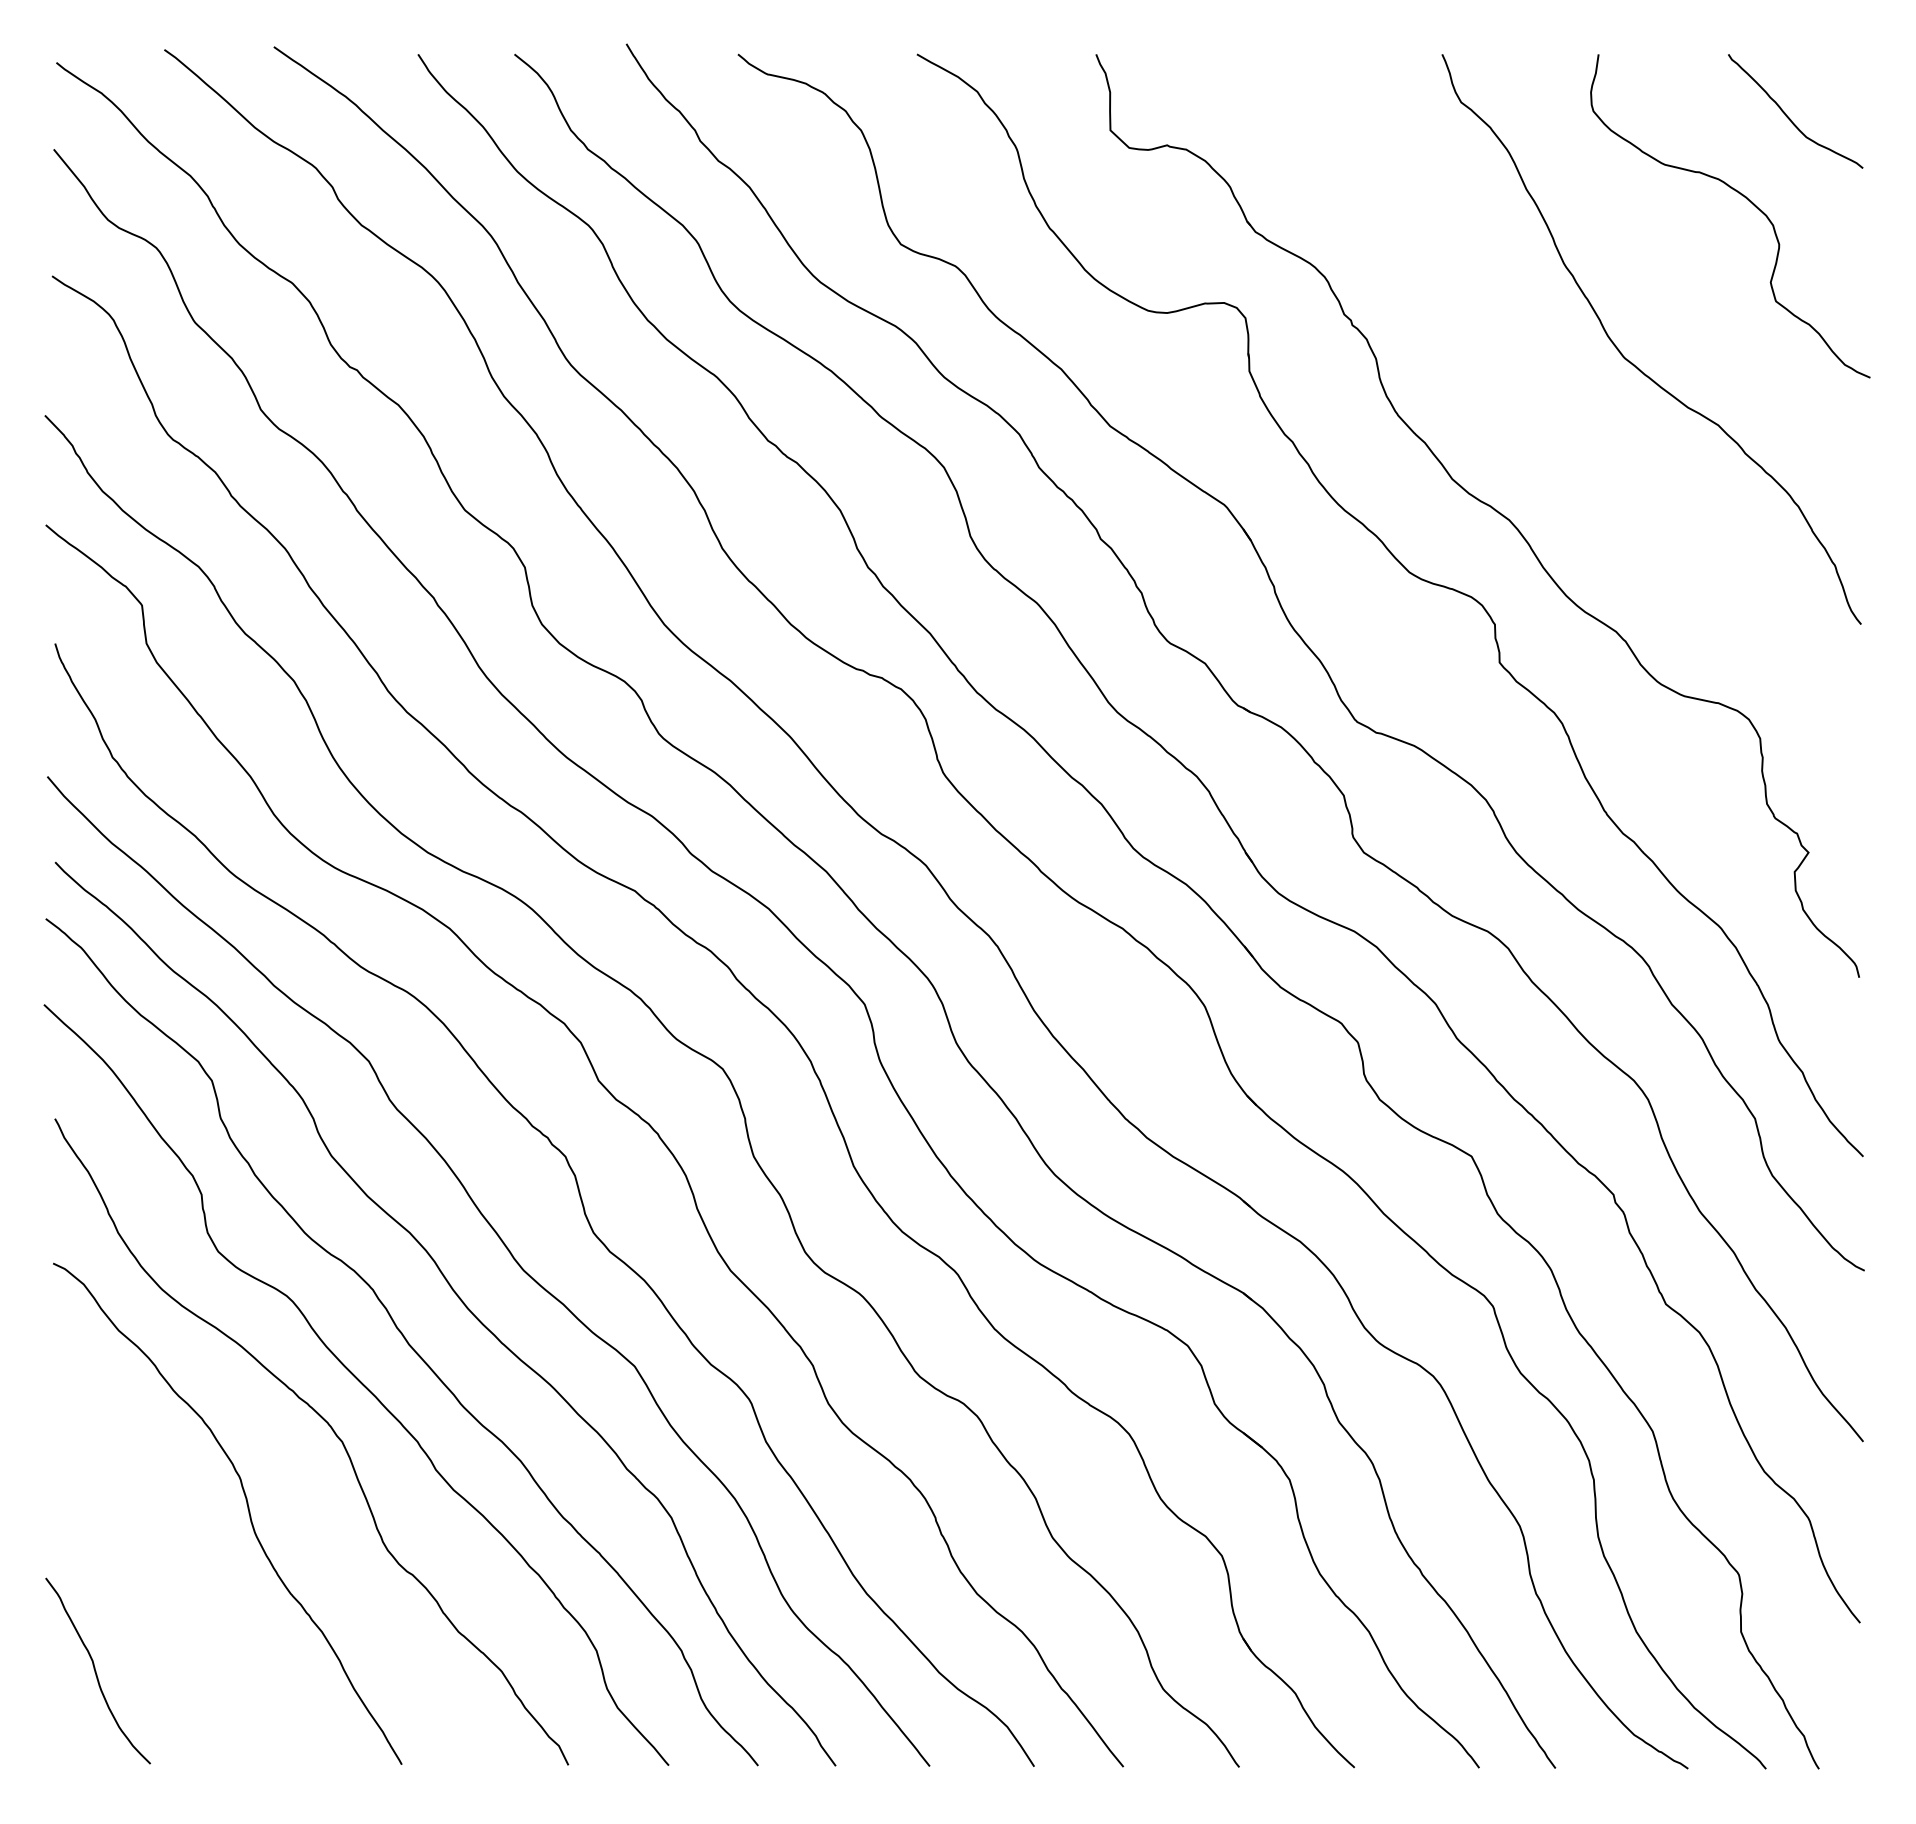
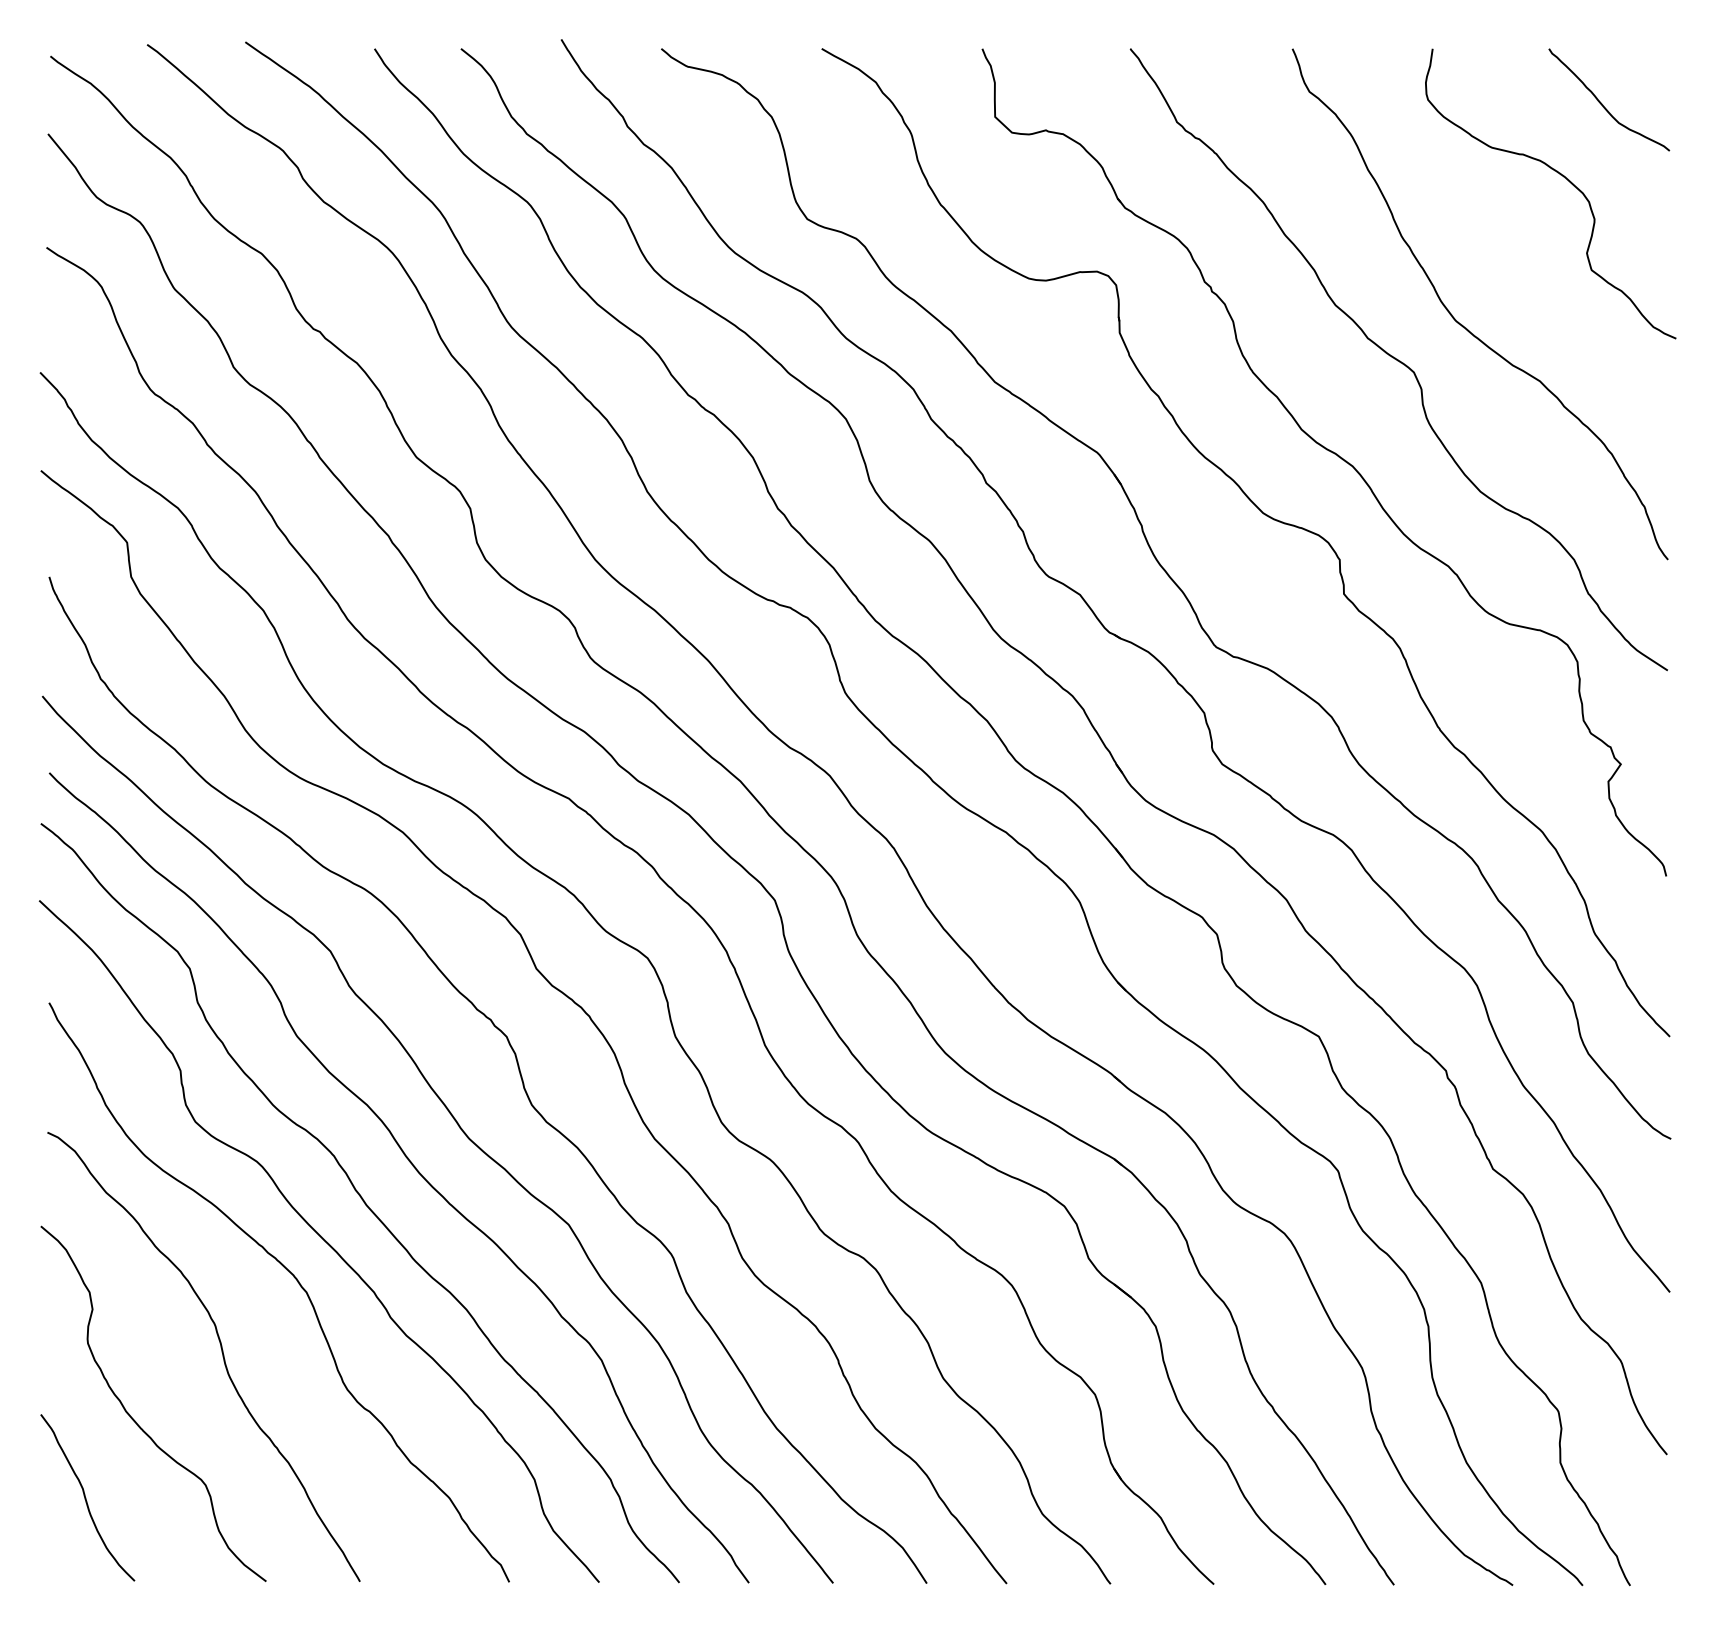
curve: (1561, 401) -> (1399, 359), added
curve: (148, 1581) -> (132, 1417), added

